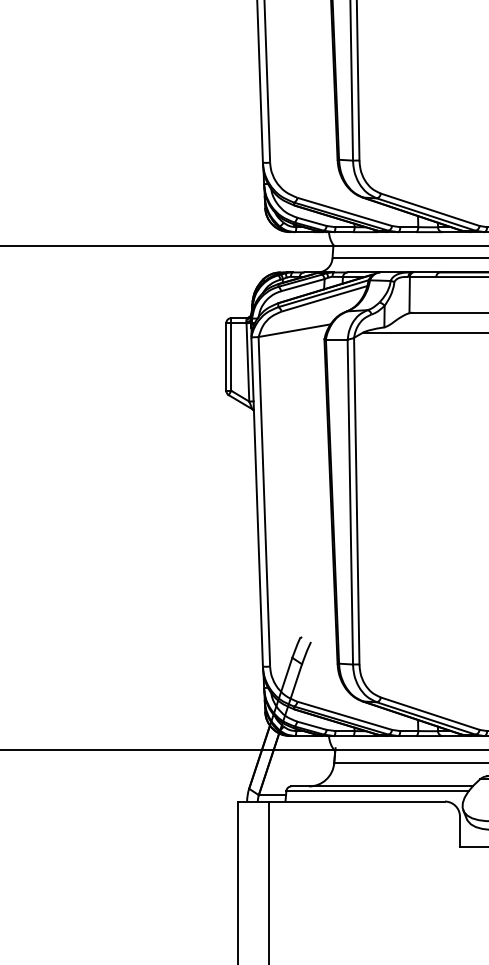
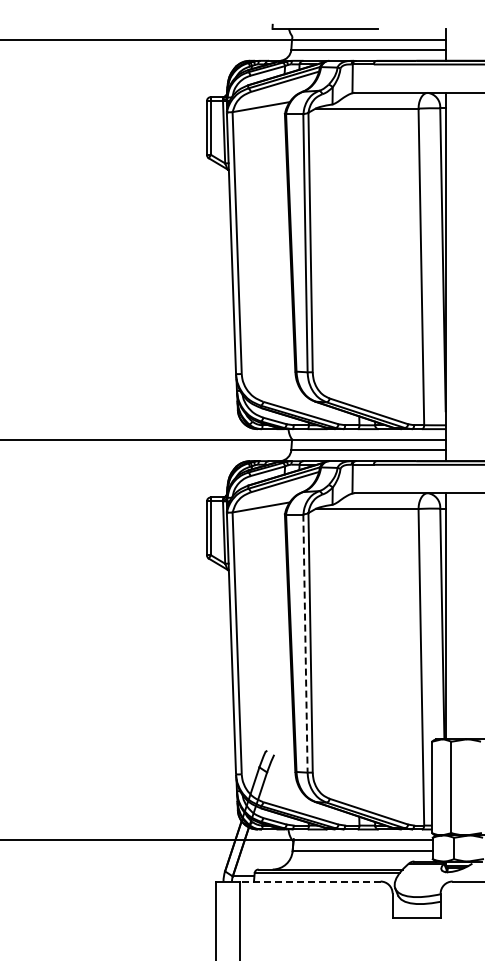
line: (350, 503) -> (305, 644), solid -> dashed
line: (356, 801) -> (310, 881), solid -> dashed

